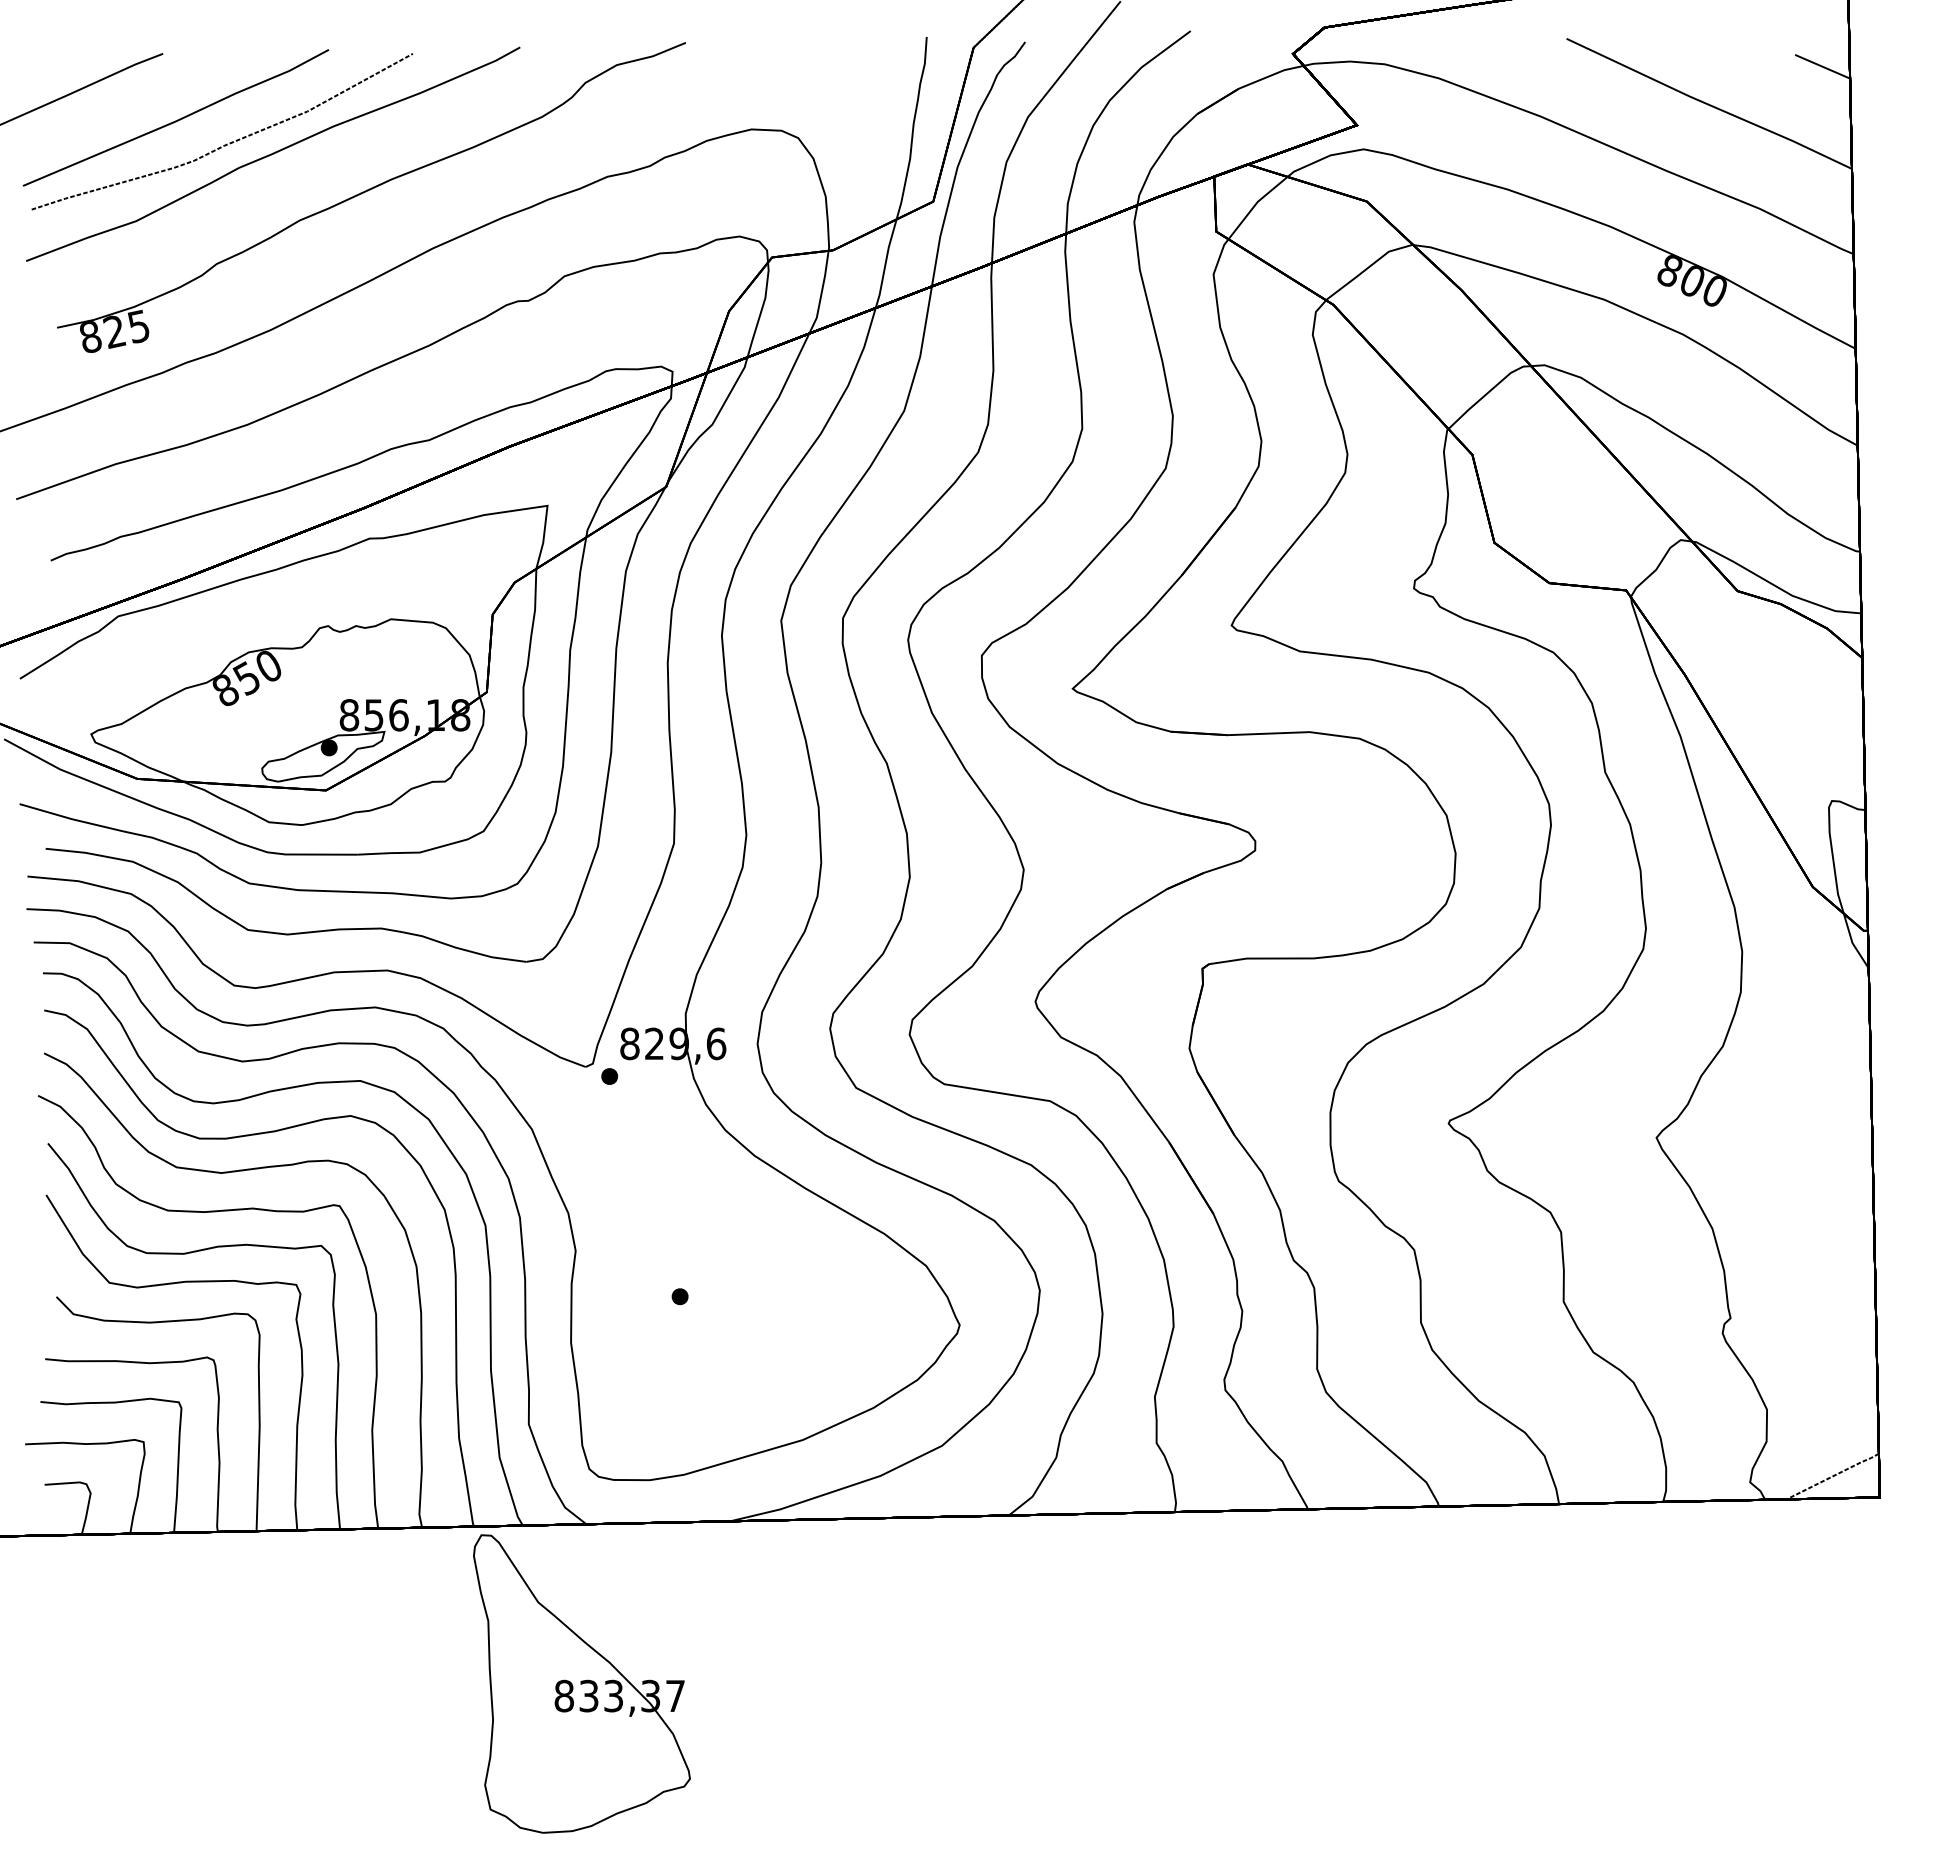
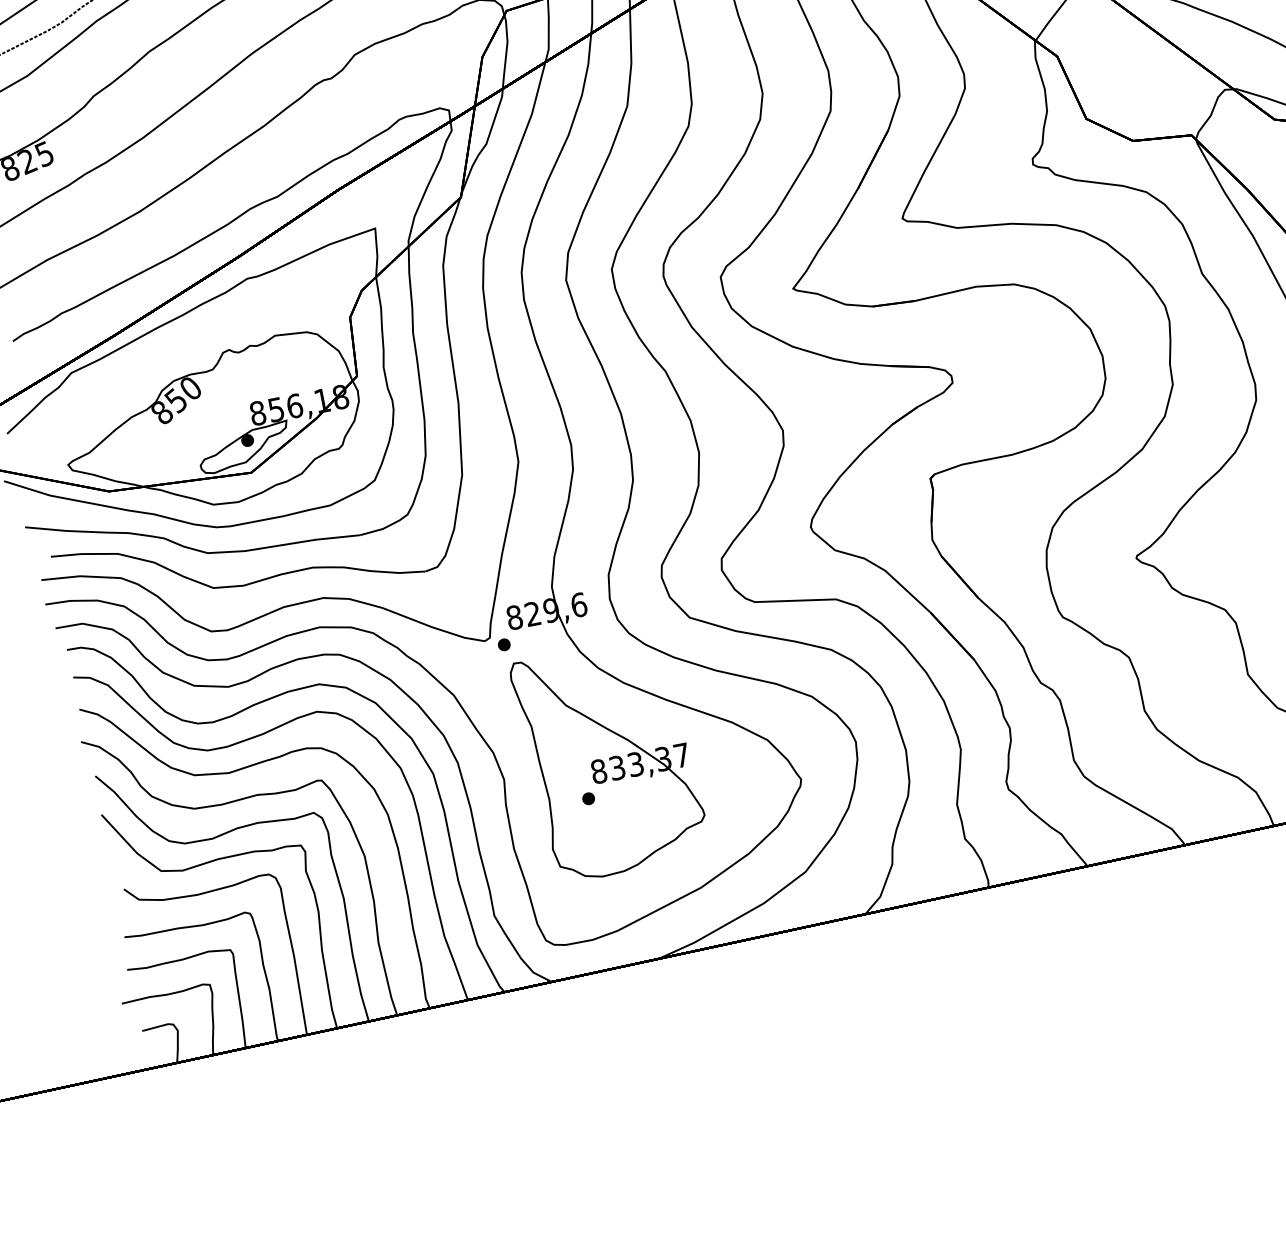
part: (581, 1683) -> (609, 759), moved

